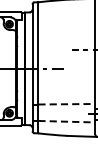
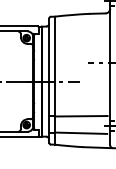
line: (65, 104) -> (81, 116), dashed -> solid
line: (65, 121) -> (81, 133), dashed -> solid

